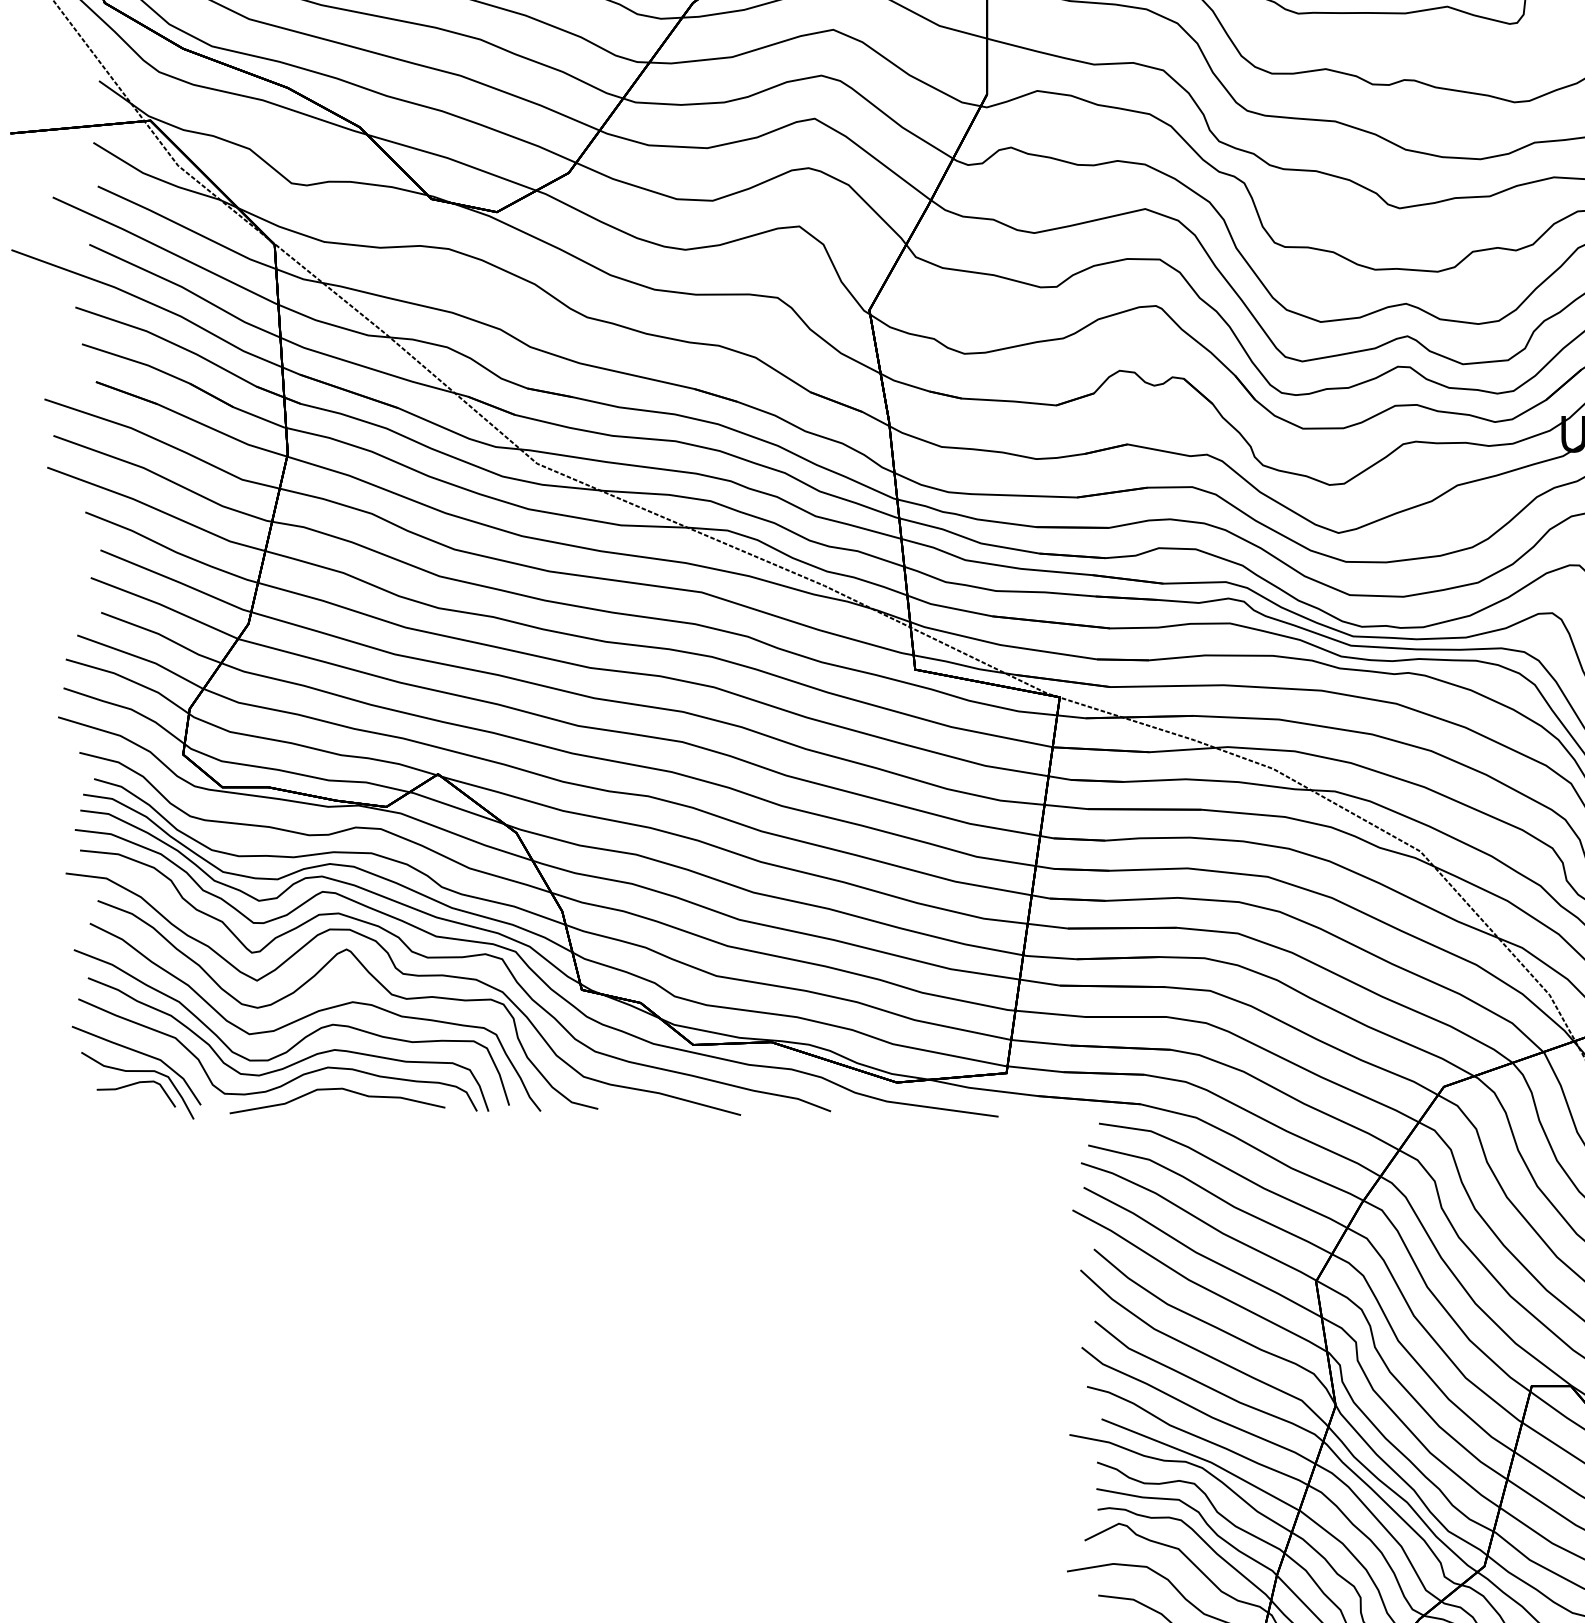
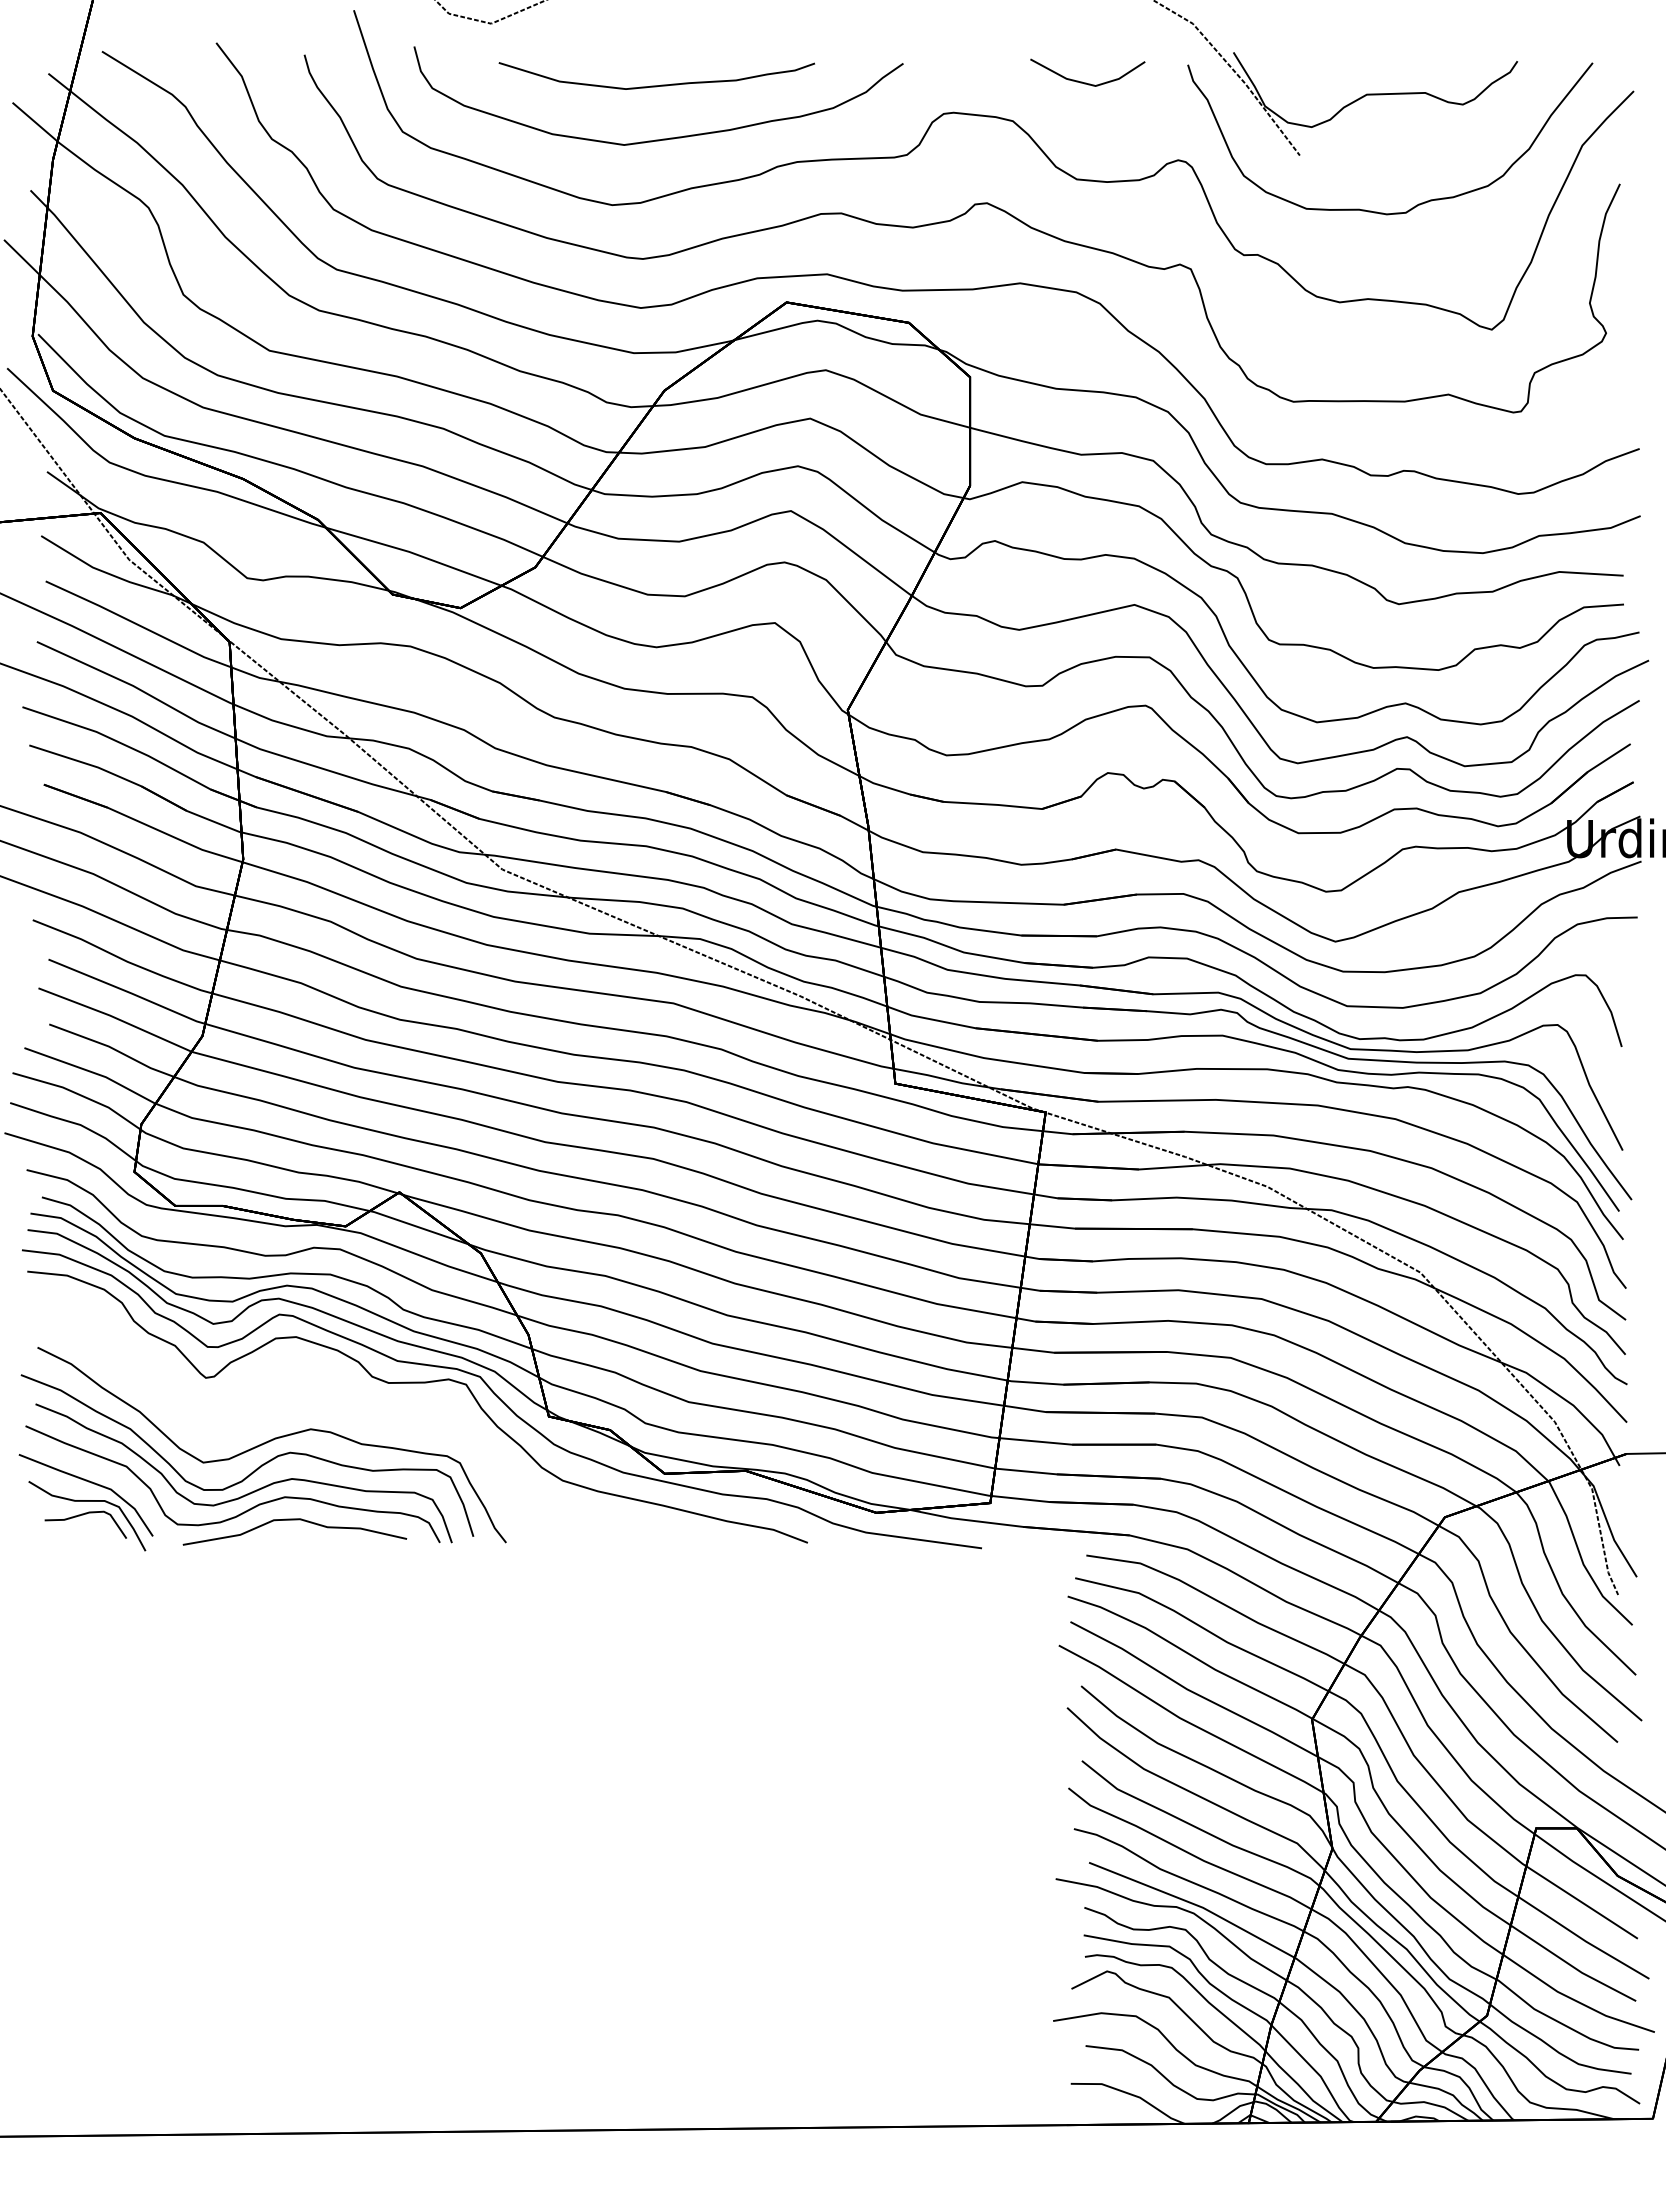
part: (403, 993) -> (363, 1420), removed

